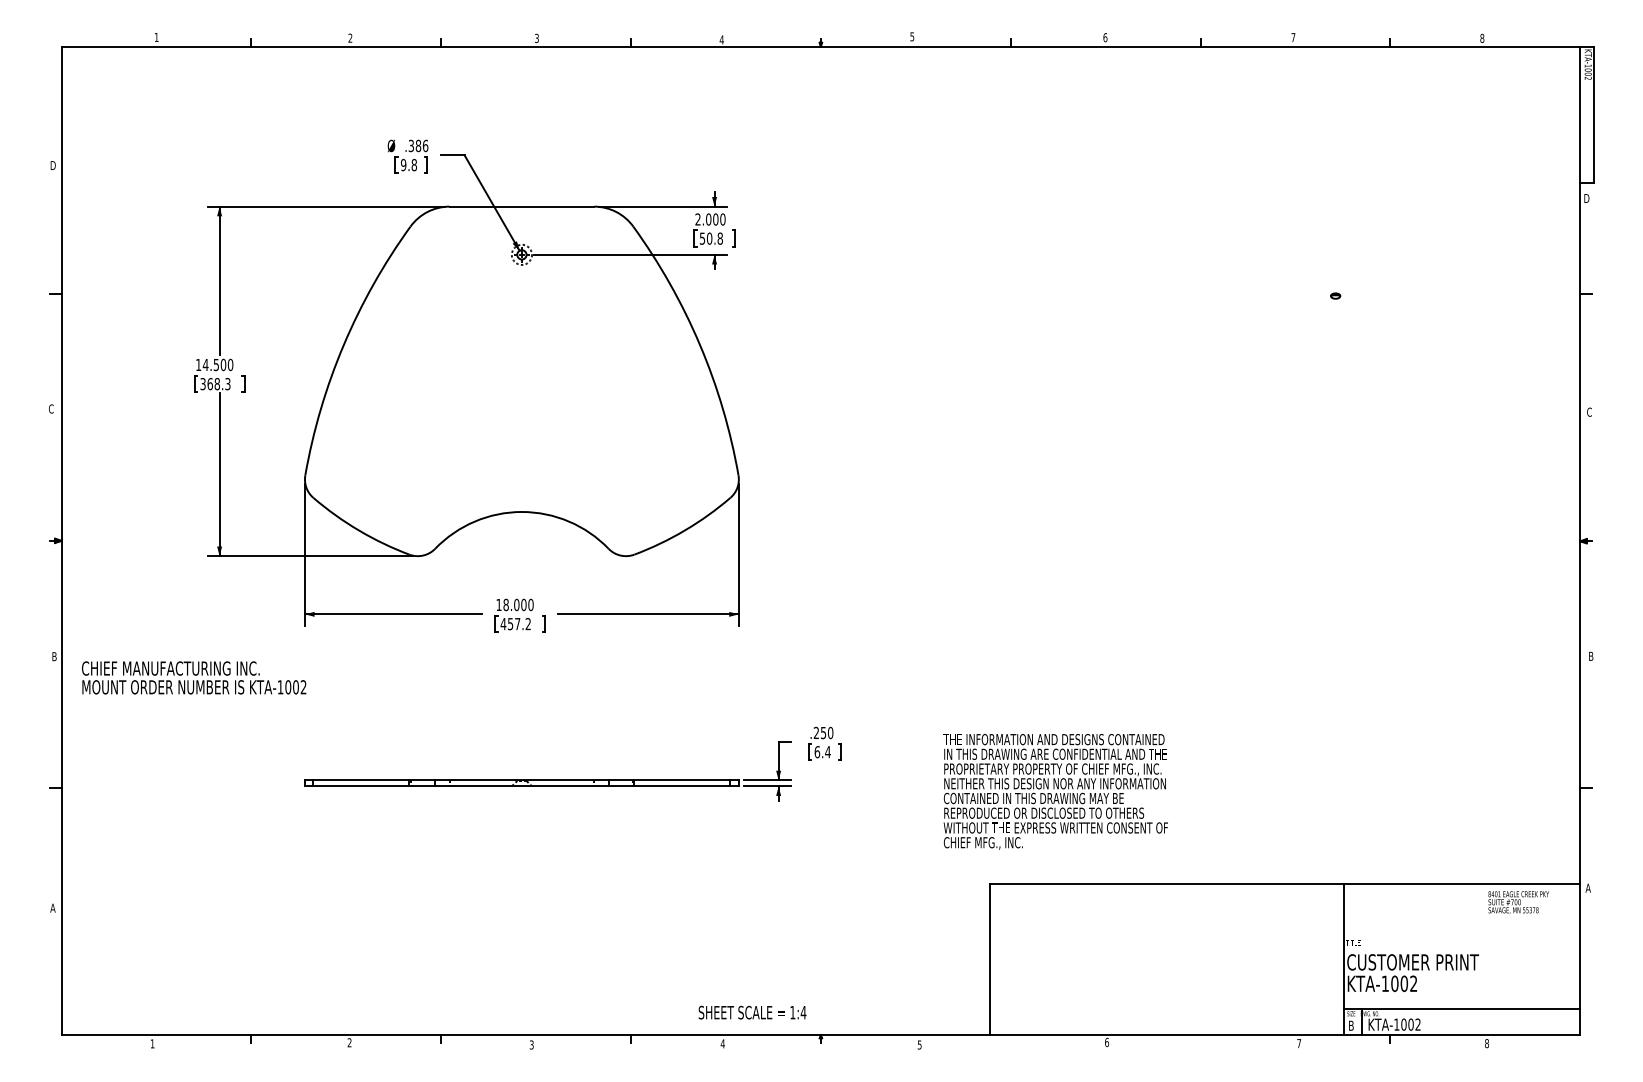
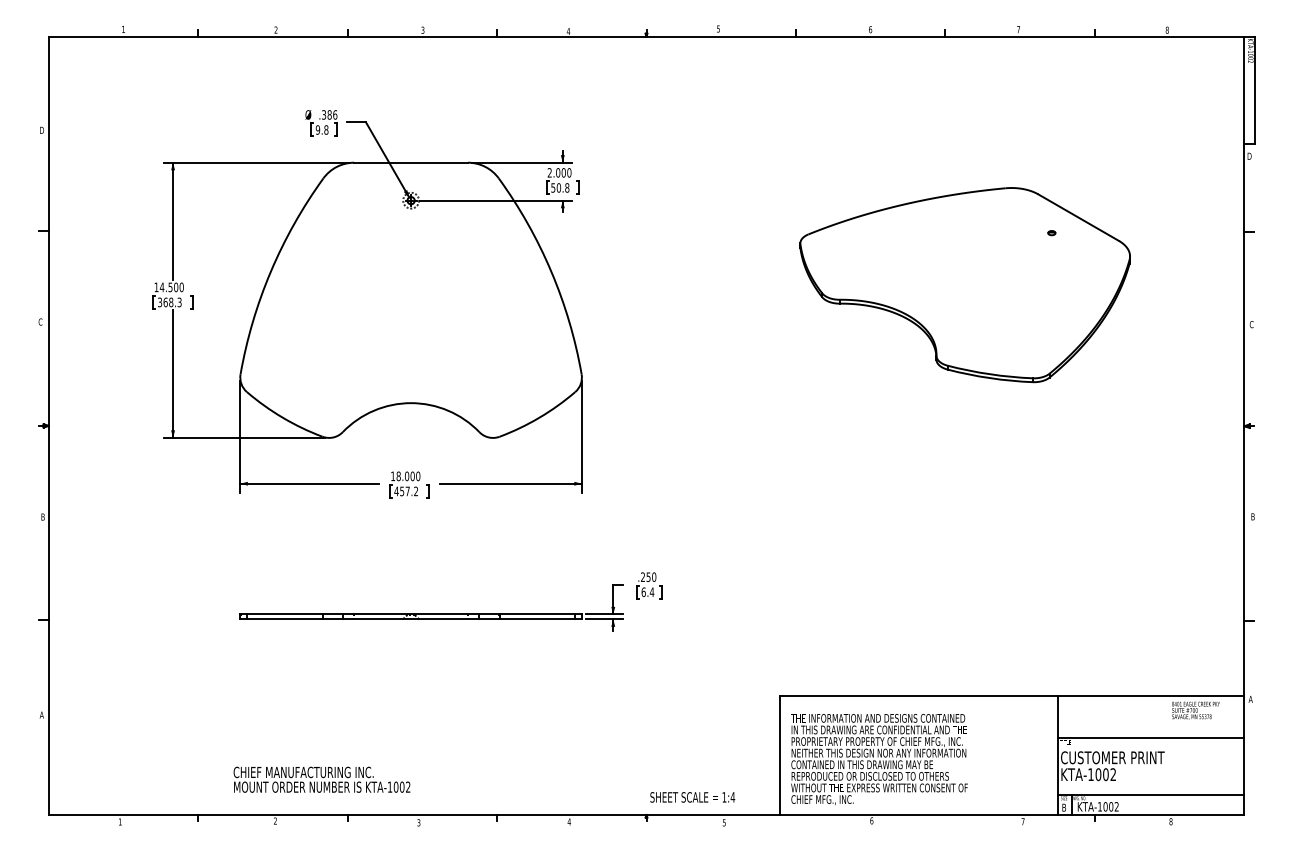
part: (1224, 362) -> (964, 285), added
text: (193, 677) -> (321, 779), moved
text: (1055, 791) -> (879, 759), moved
line: (1462, 936) -> (1151, 737), added
text: (752, 1012) -> (692, 797), moved

